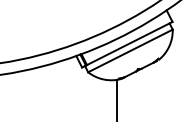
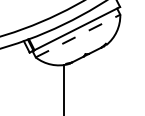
line: (130, 50) -> (78, 35), solid -> dashed

